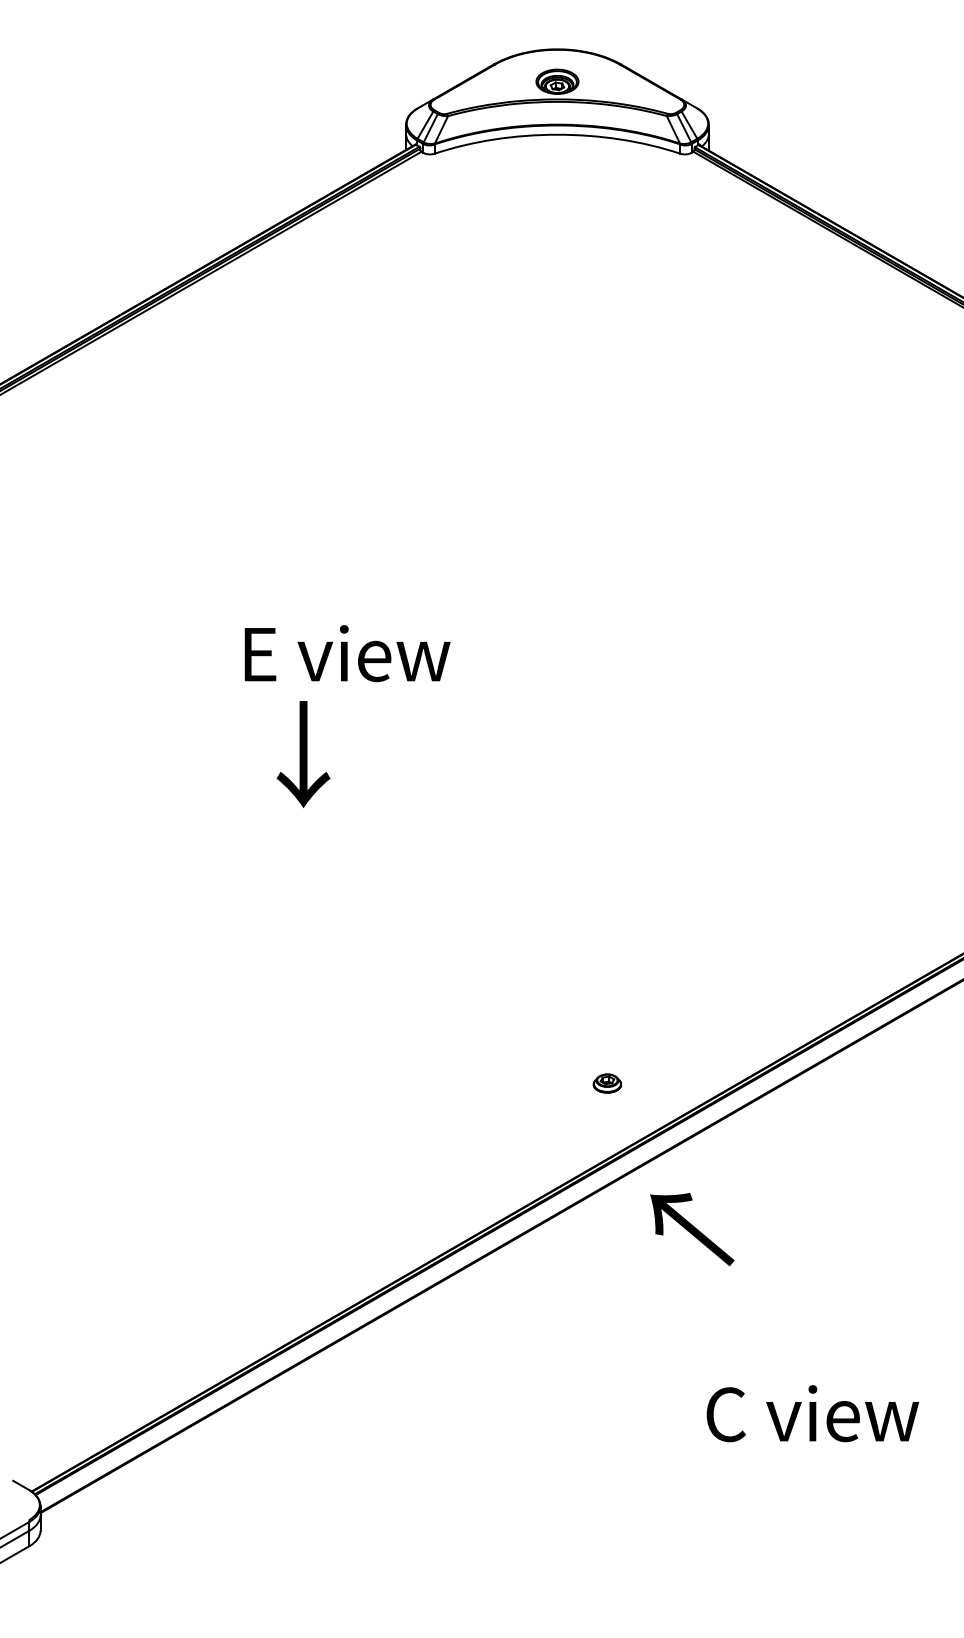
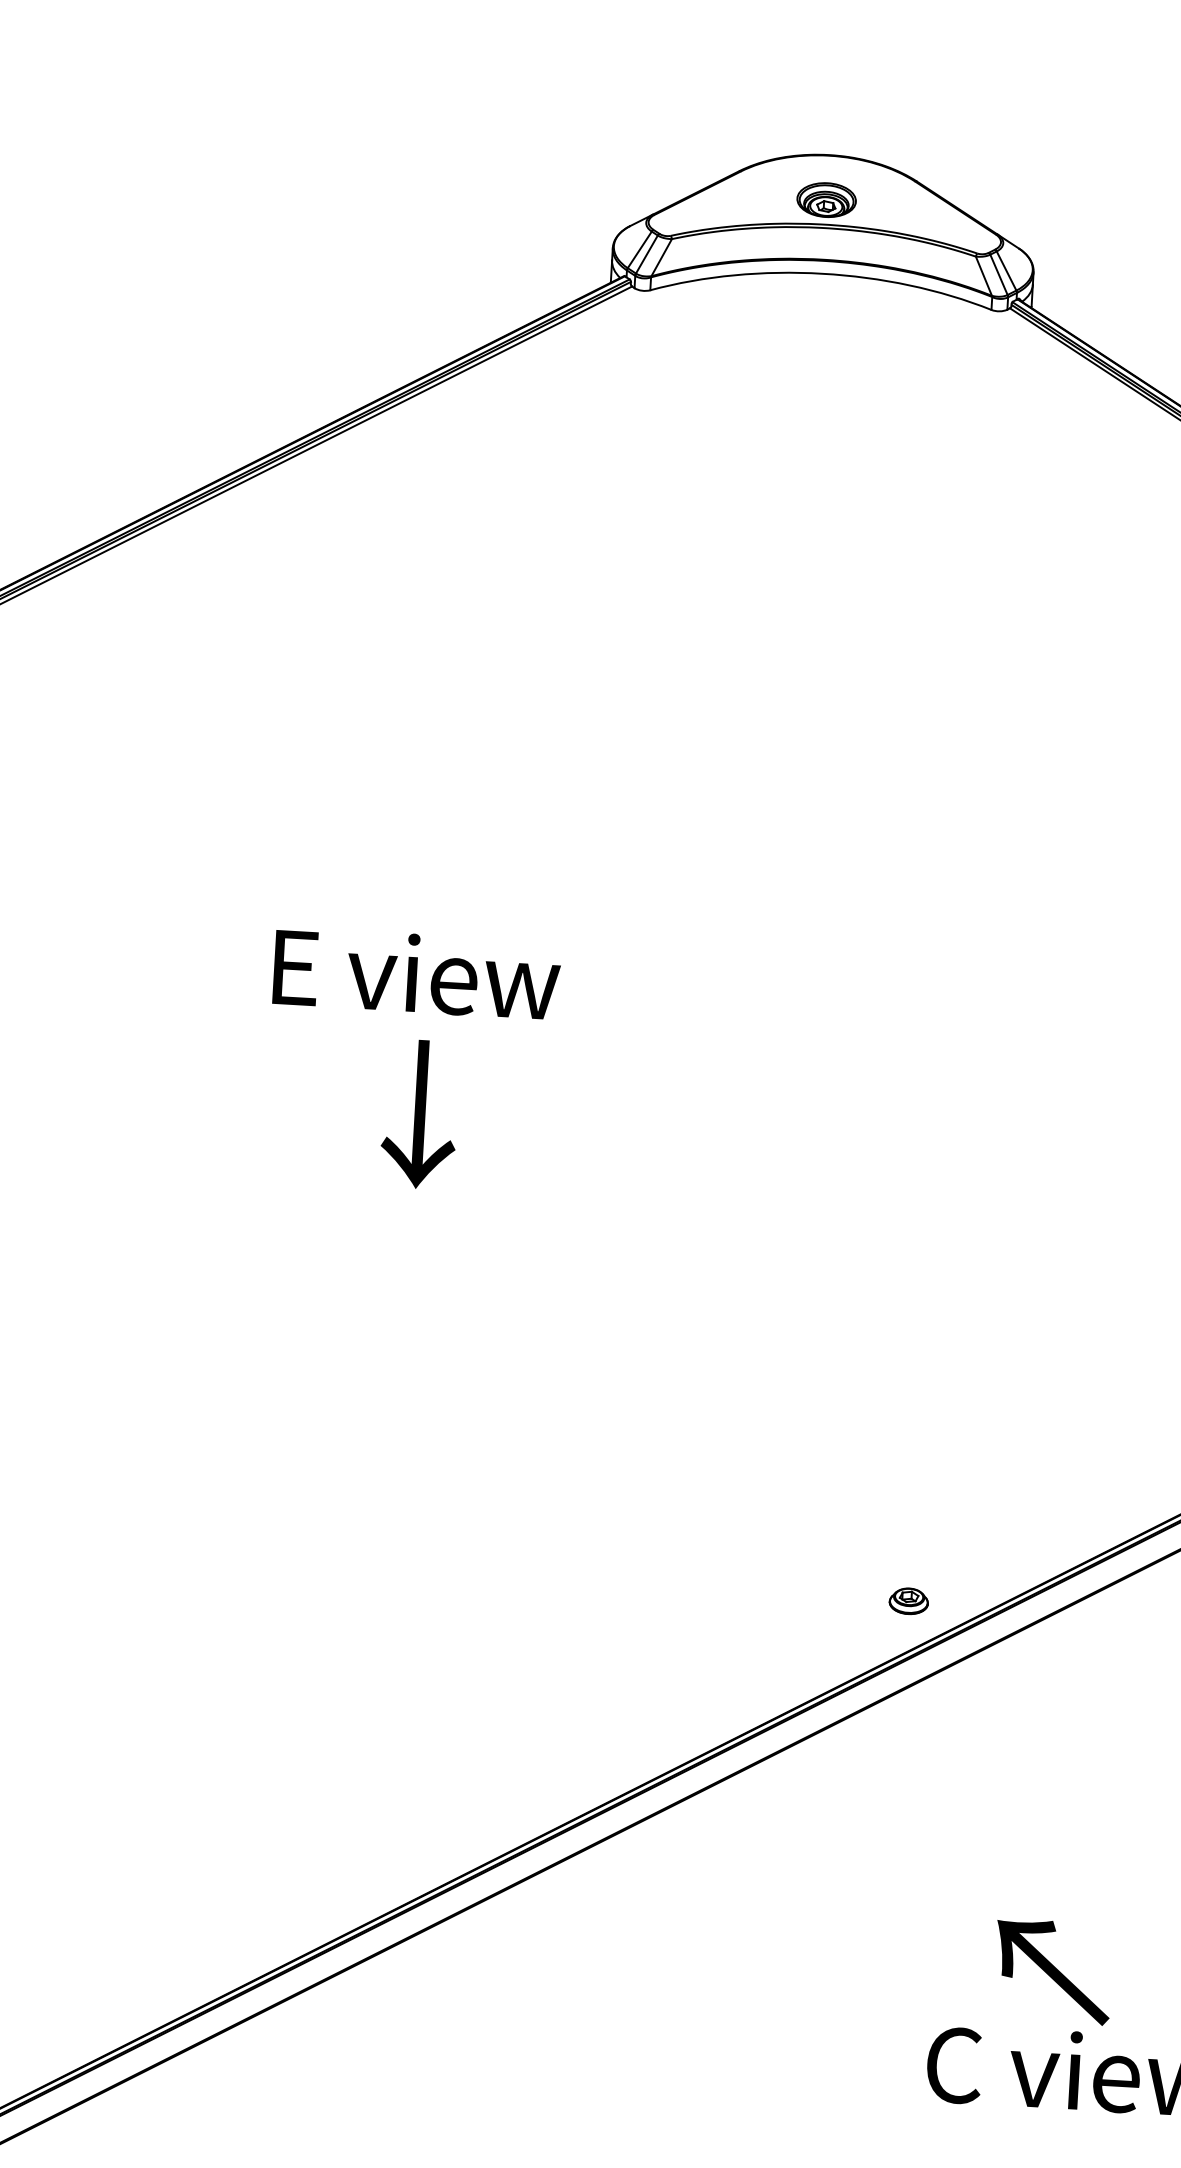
text: (347, 653) -> (416, 973), moved
part: (607, 1083) -> (909, 1601), moved
text: (692, 1229) -> (1053, 1971), moved

